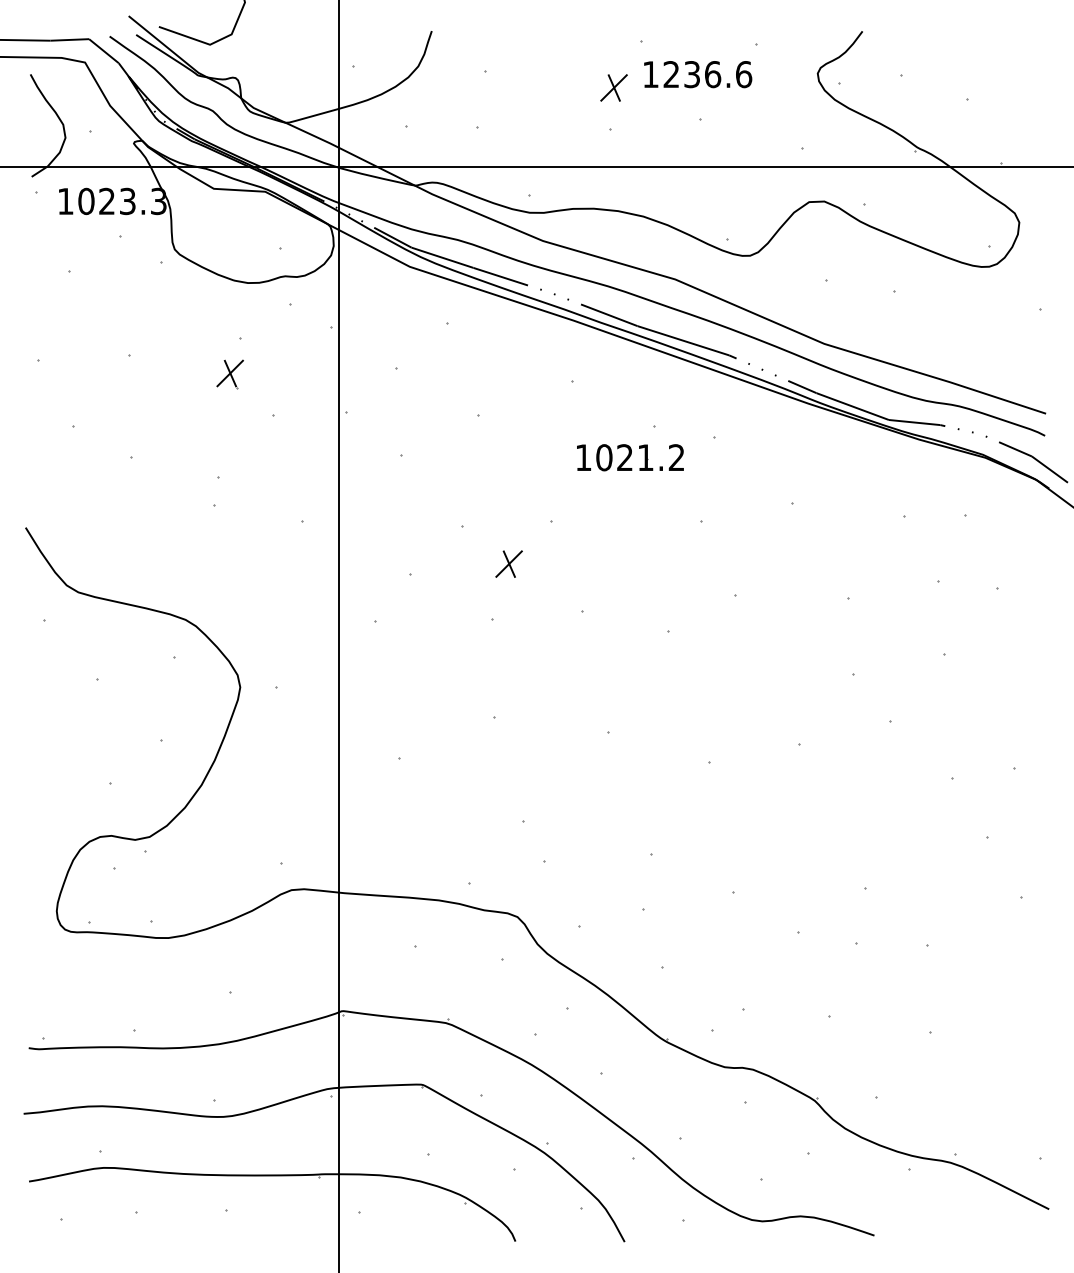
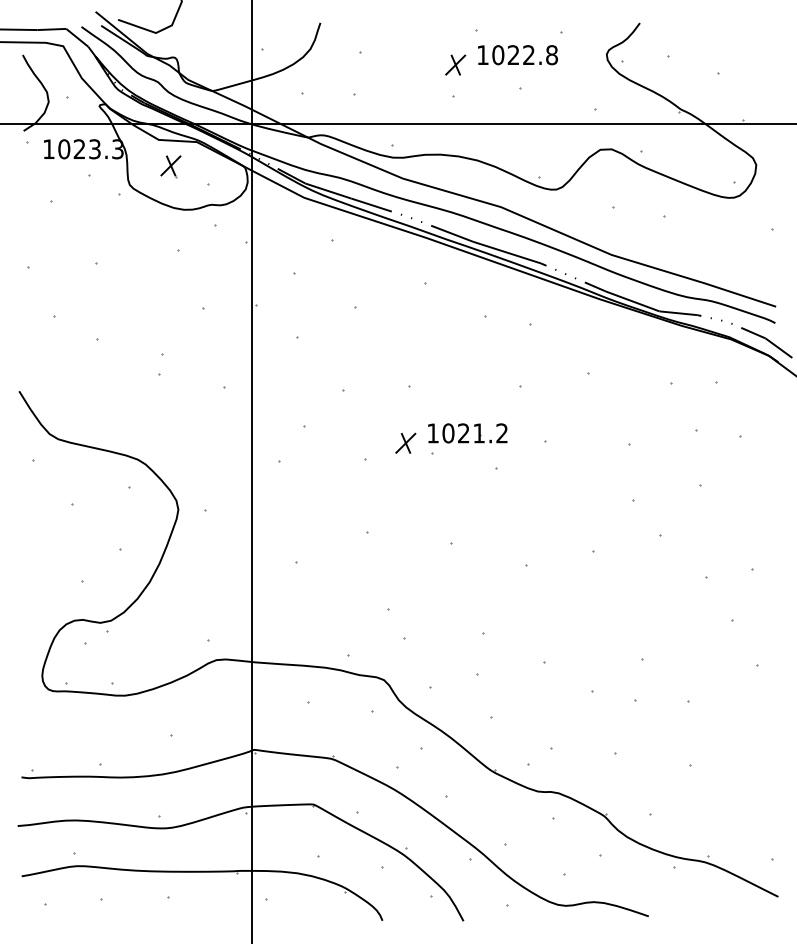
text: (708, 75) -> (525, 55), 1236.6 -> 1022.8
part: (229, 374) -> (170, 166), moved
part: (630, 457) -> (467, 433), moved
part: (508, 563) -> (405, 442), moved

